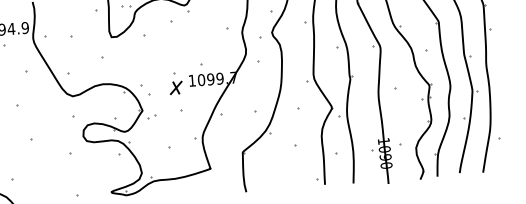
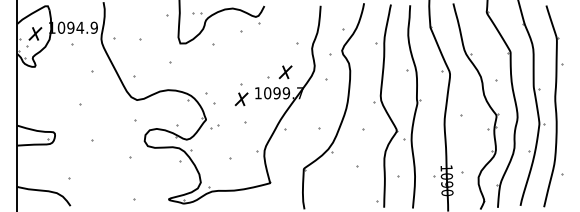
part: (217, 58) -> (285, 72), added

